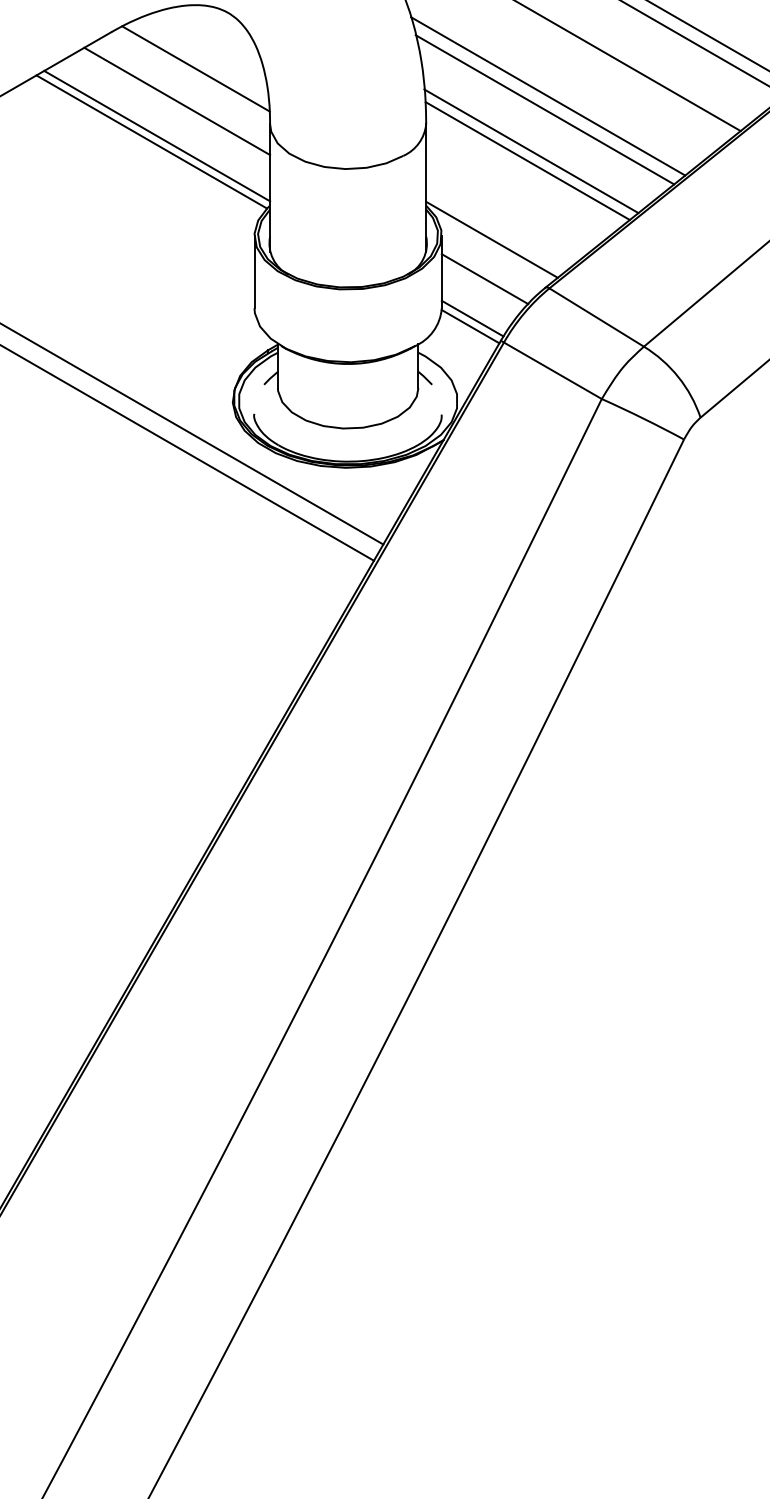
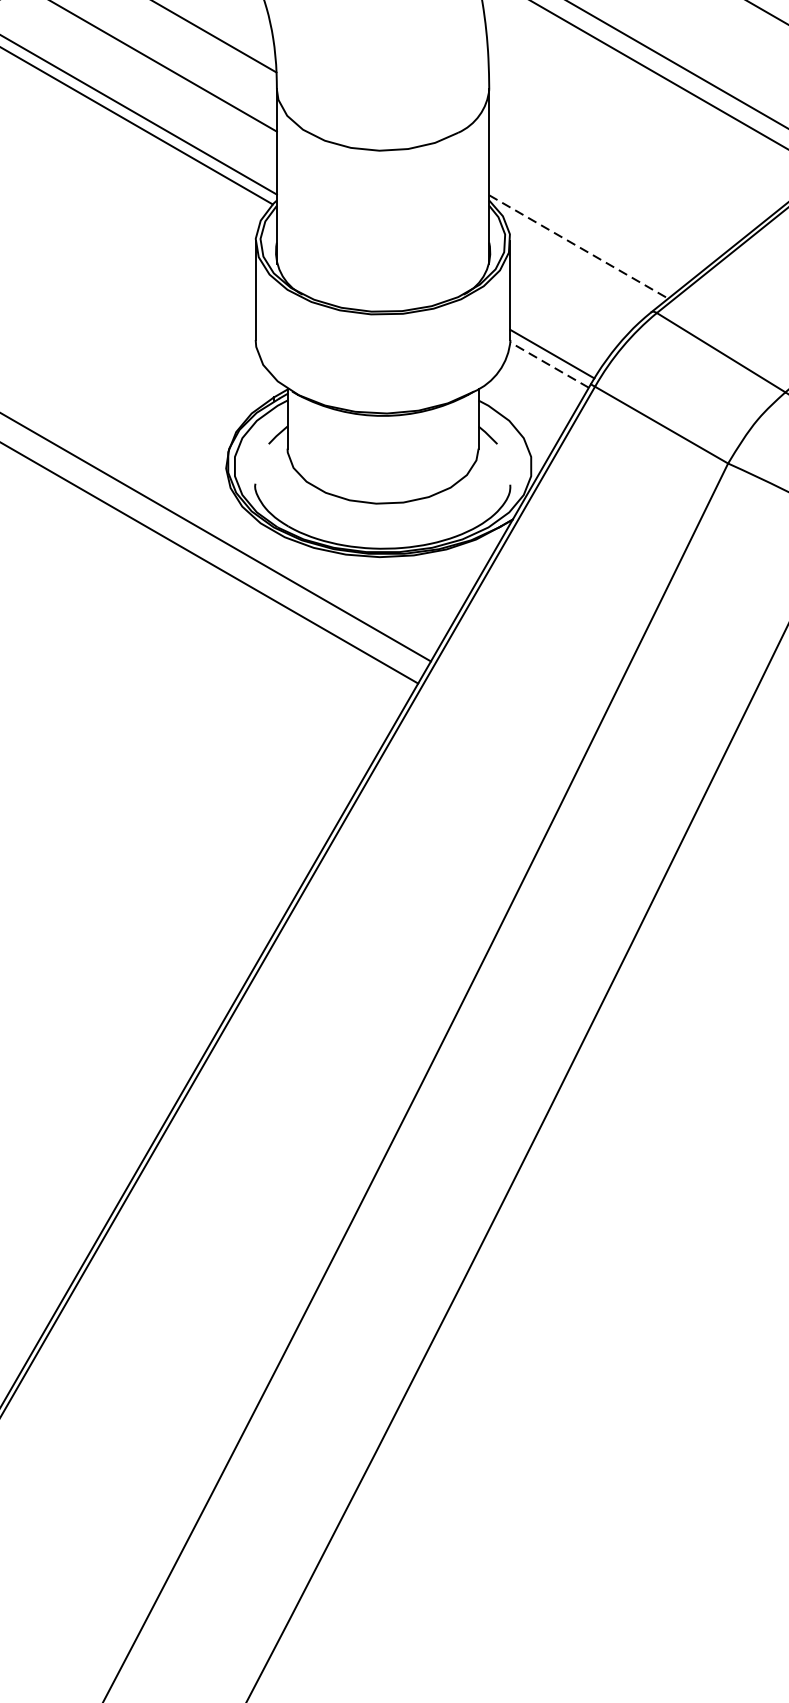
line: (531, 151) -> (632, 126), removed
line: (527, 160) -> (627, 139), removed
line: (492, 239) -> (579, 246), solid -> dashed
line: (484, 279) -> (568, 300), removed
line: (470, 326) -> (549, 364), solid -> dashed

